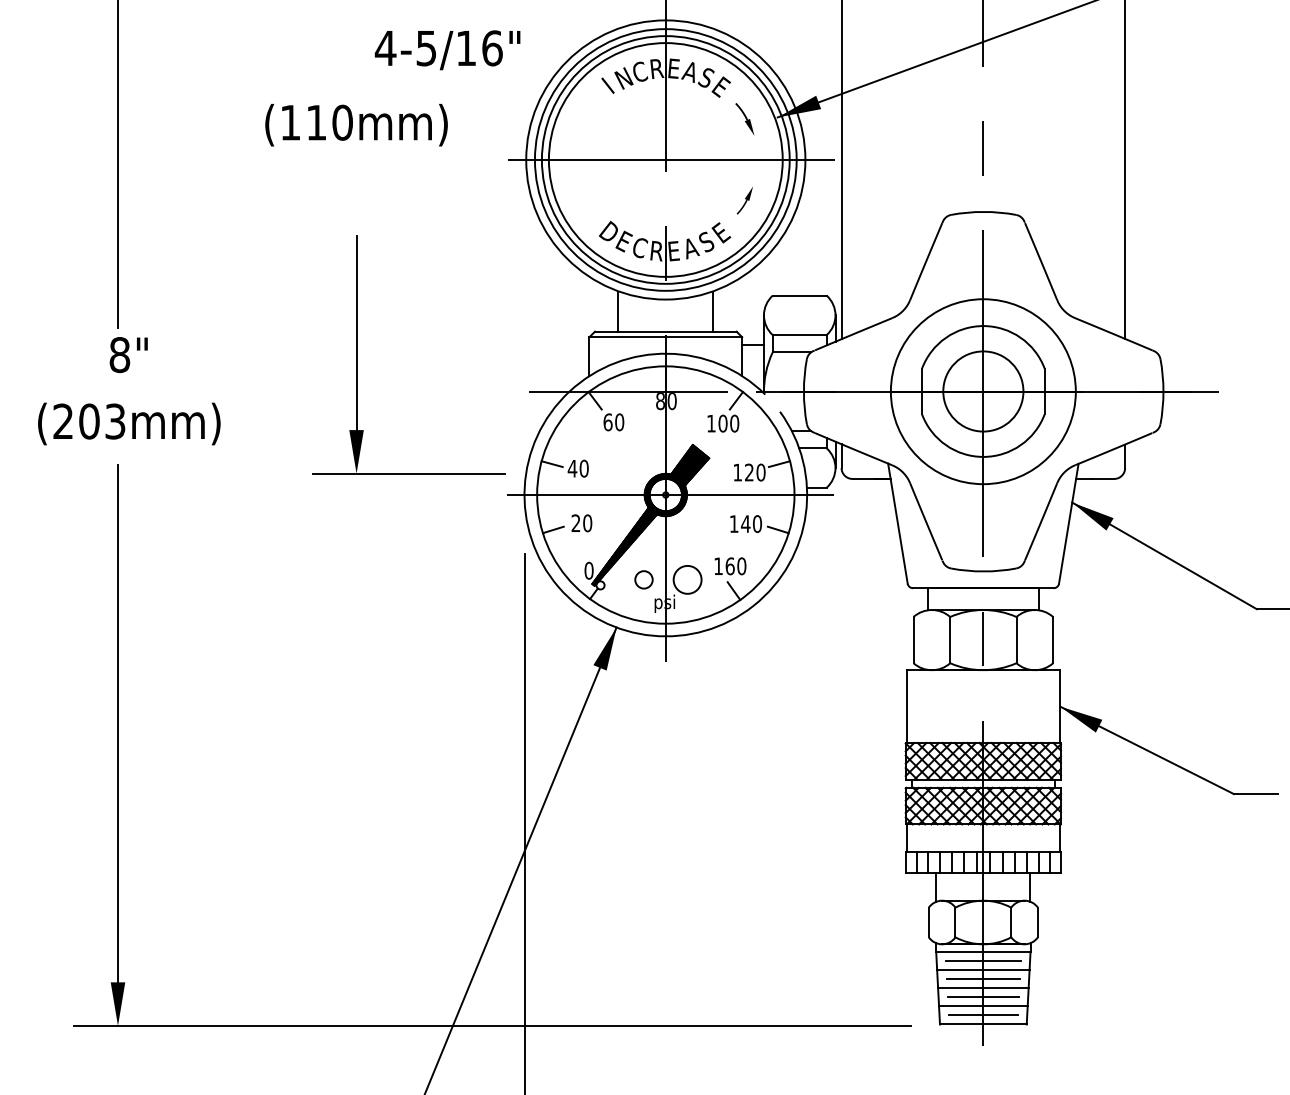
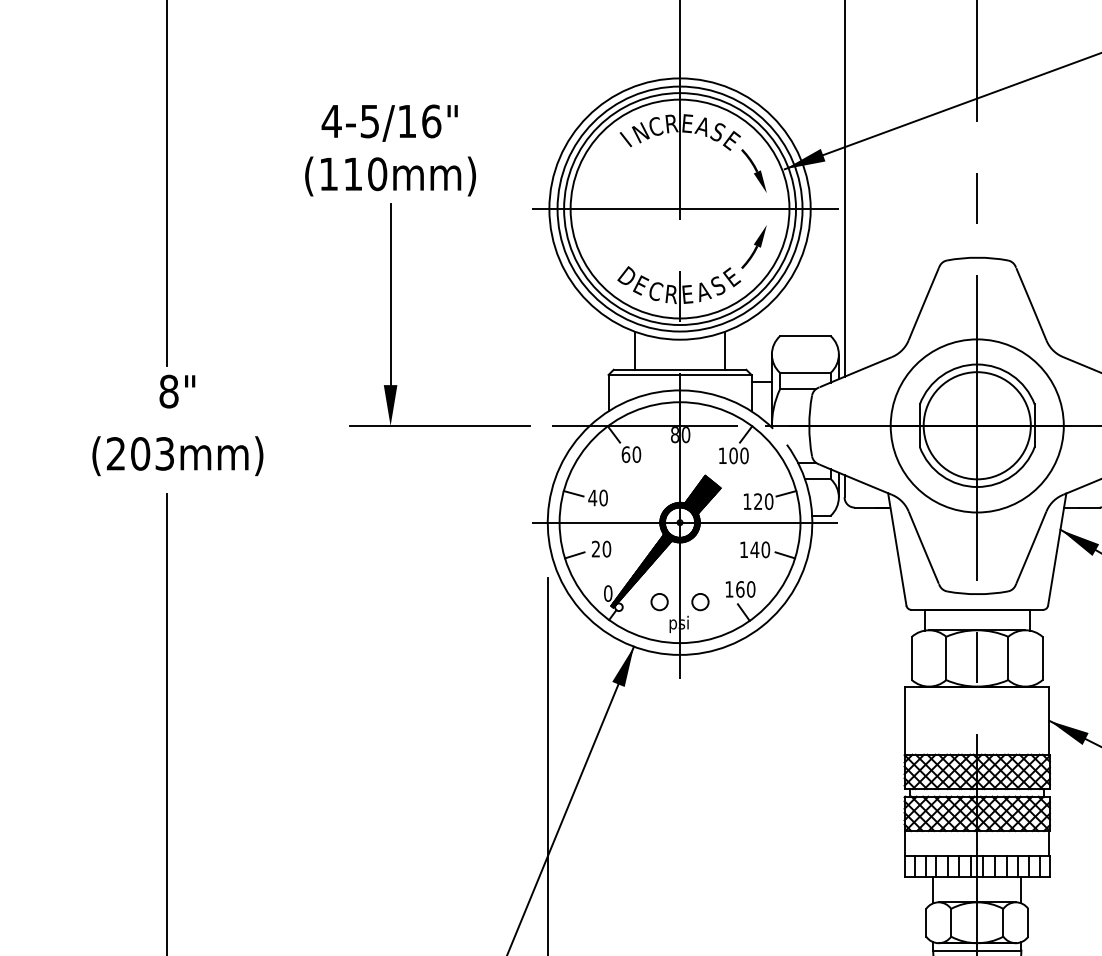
text: (447, 50) -> (389, 123), moved
part: (744, 119) -> (753, 171), size x1.43
part: (744, 200) -> (753, 246), size x1.67
part: (357, 354) -> (391, 314), moved
circle: (983, 391) -> (977, 425), size x1.43
circle: (687, 579) -> (700, 601), size x0.62

